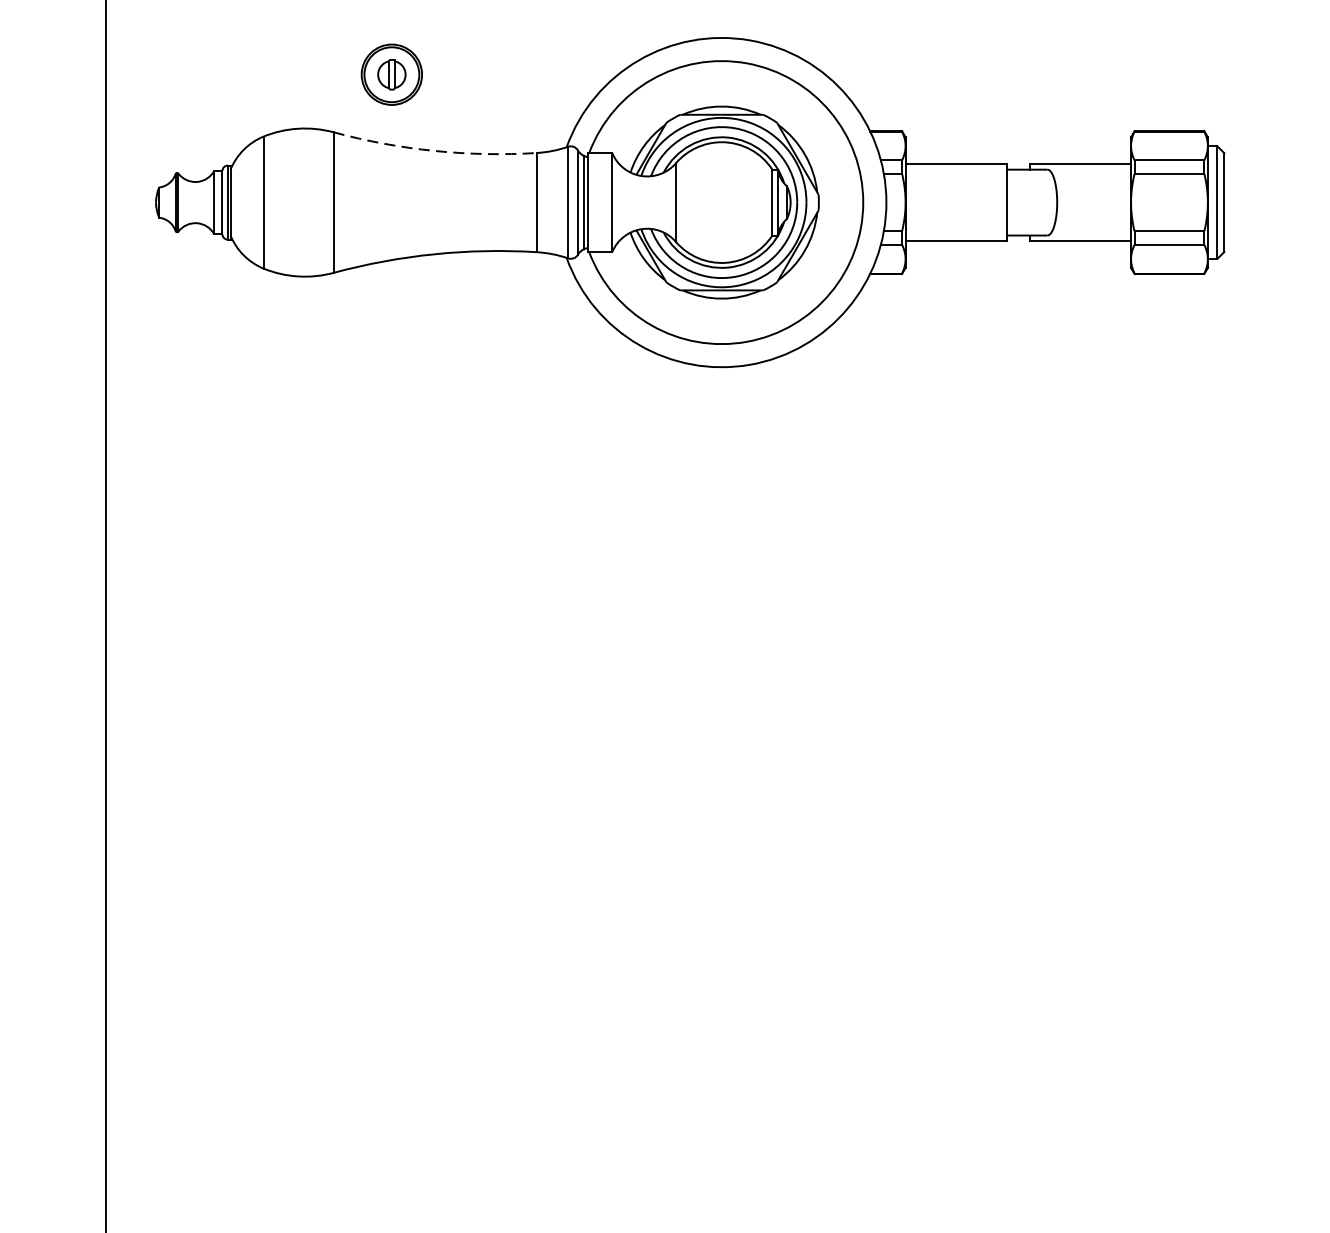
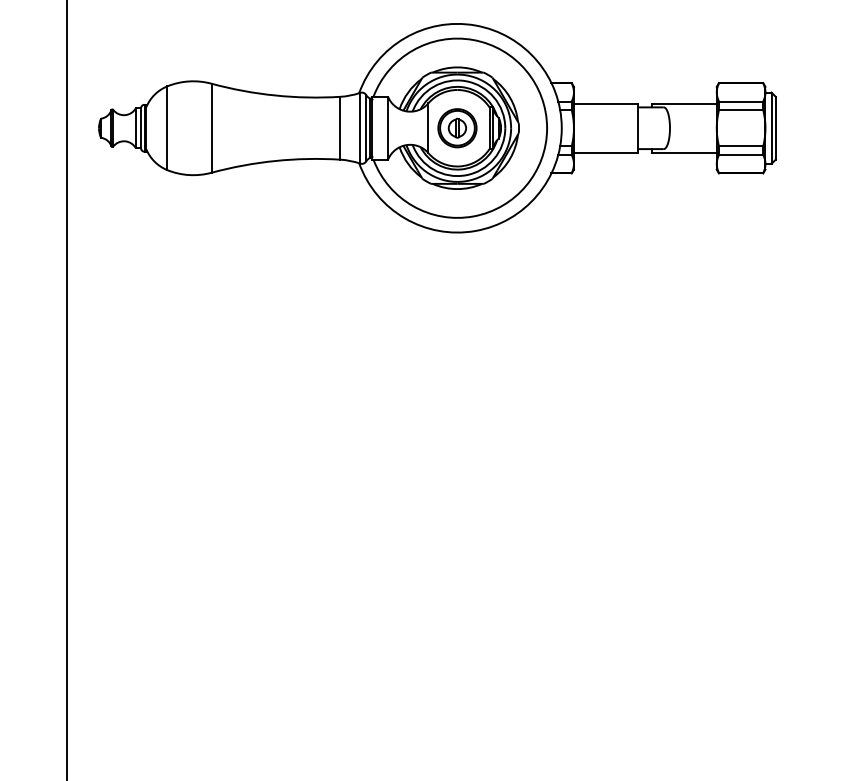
part: (391, 75) -> (457, 128), moved
arc: (434, 150) -> (275, 95), dashed -> solid

